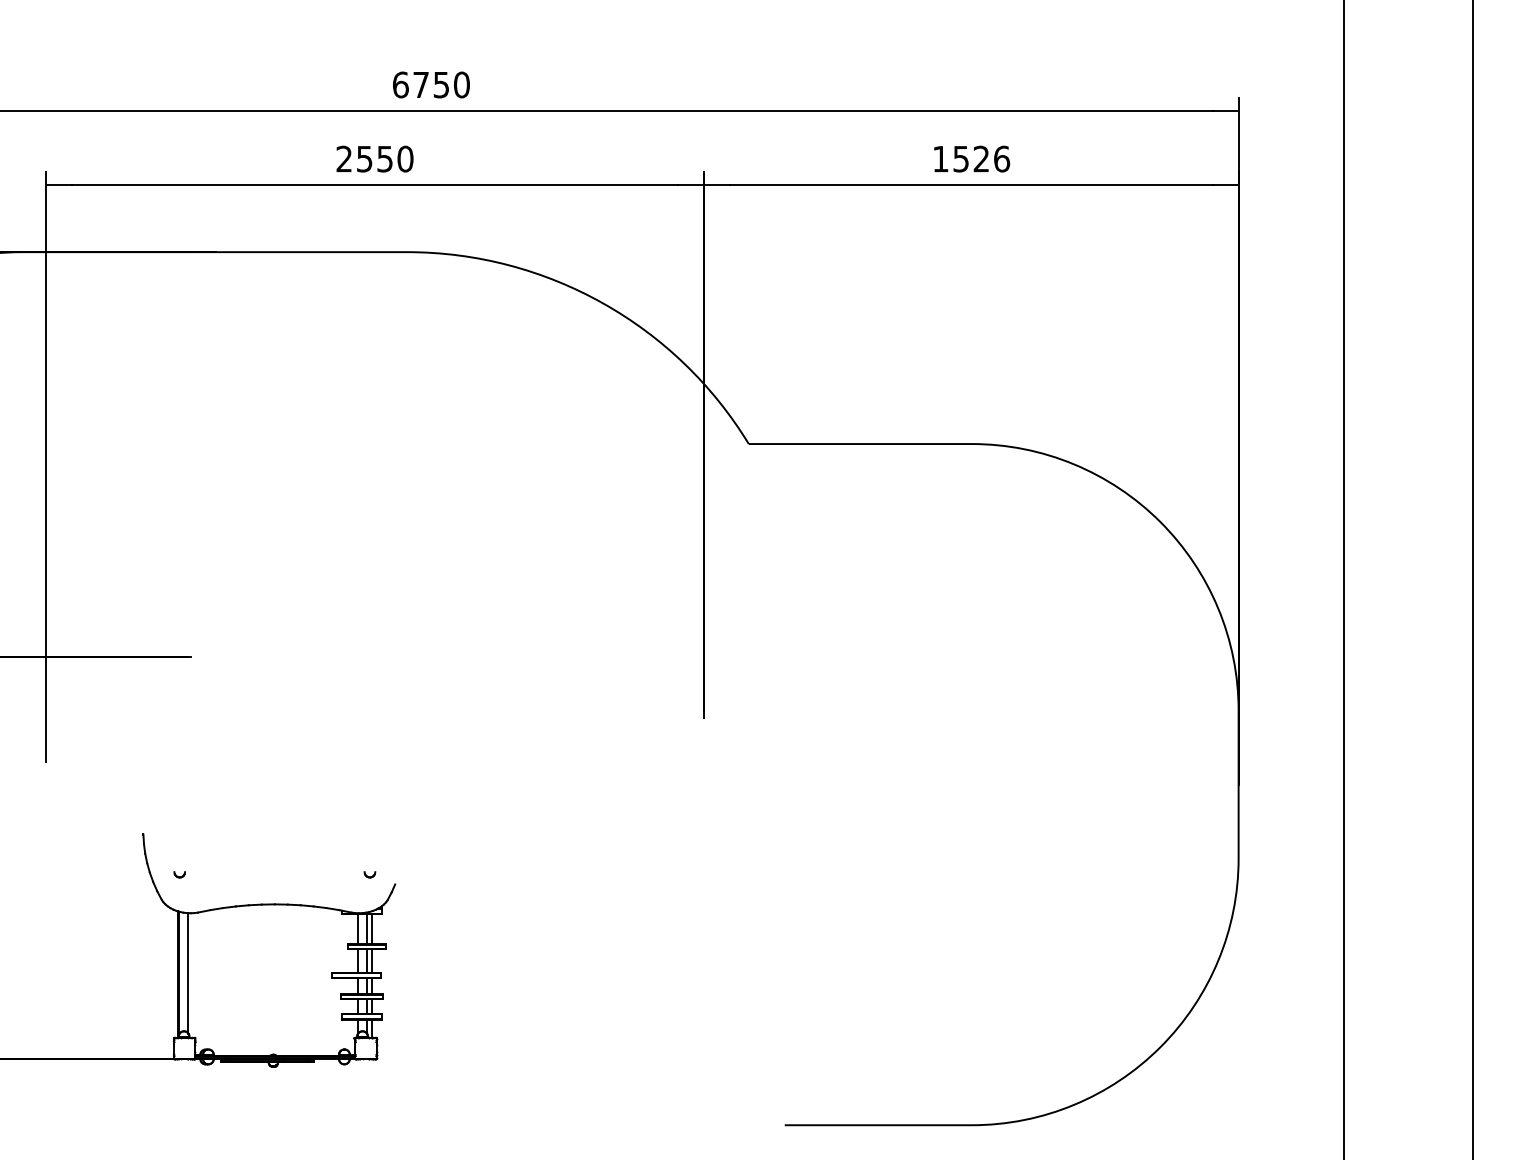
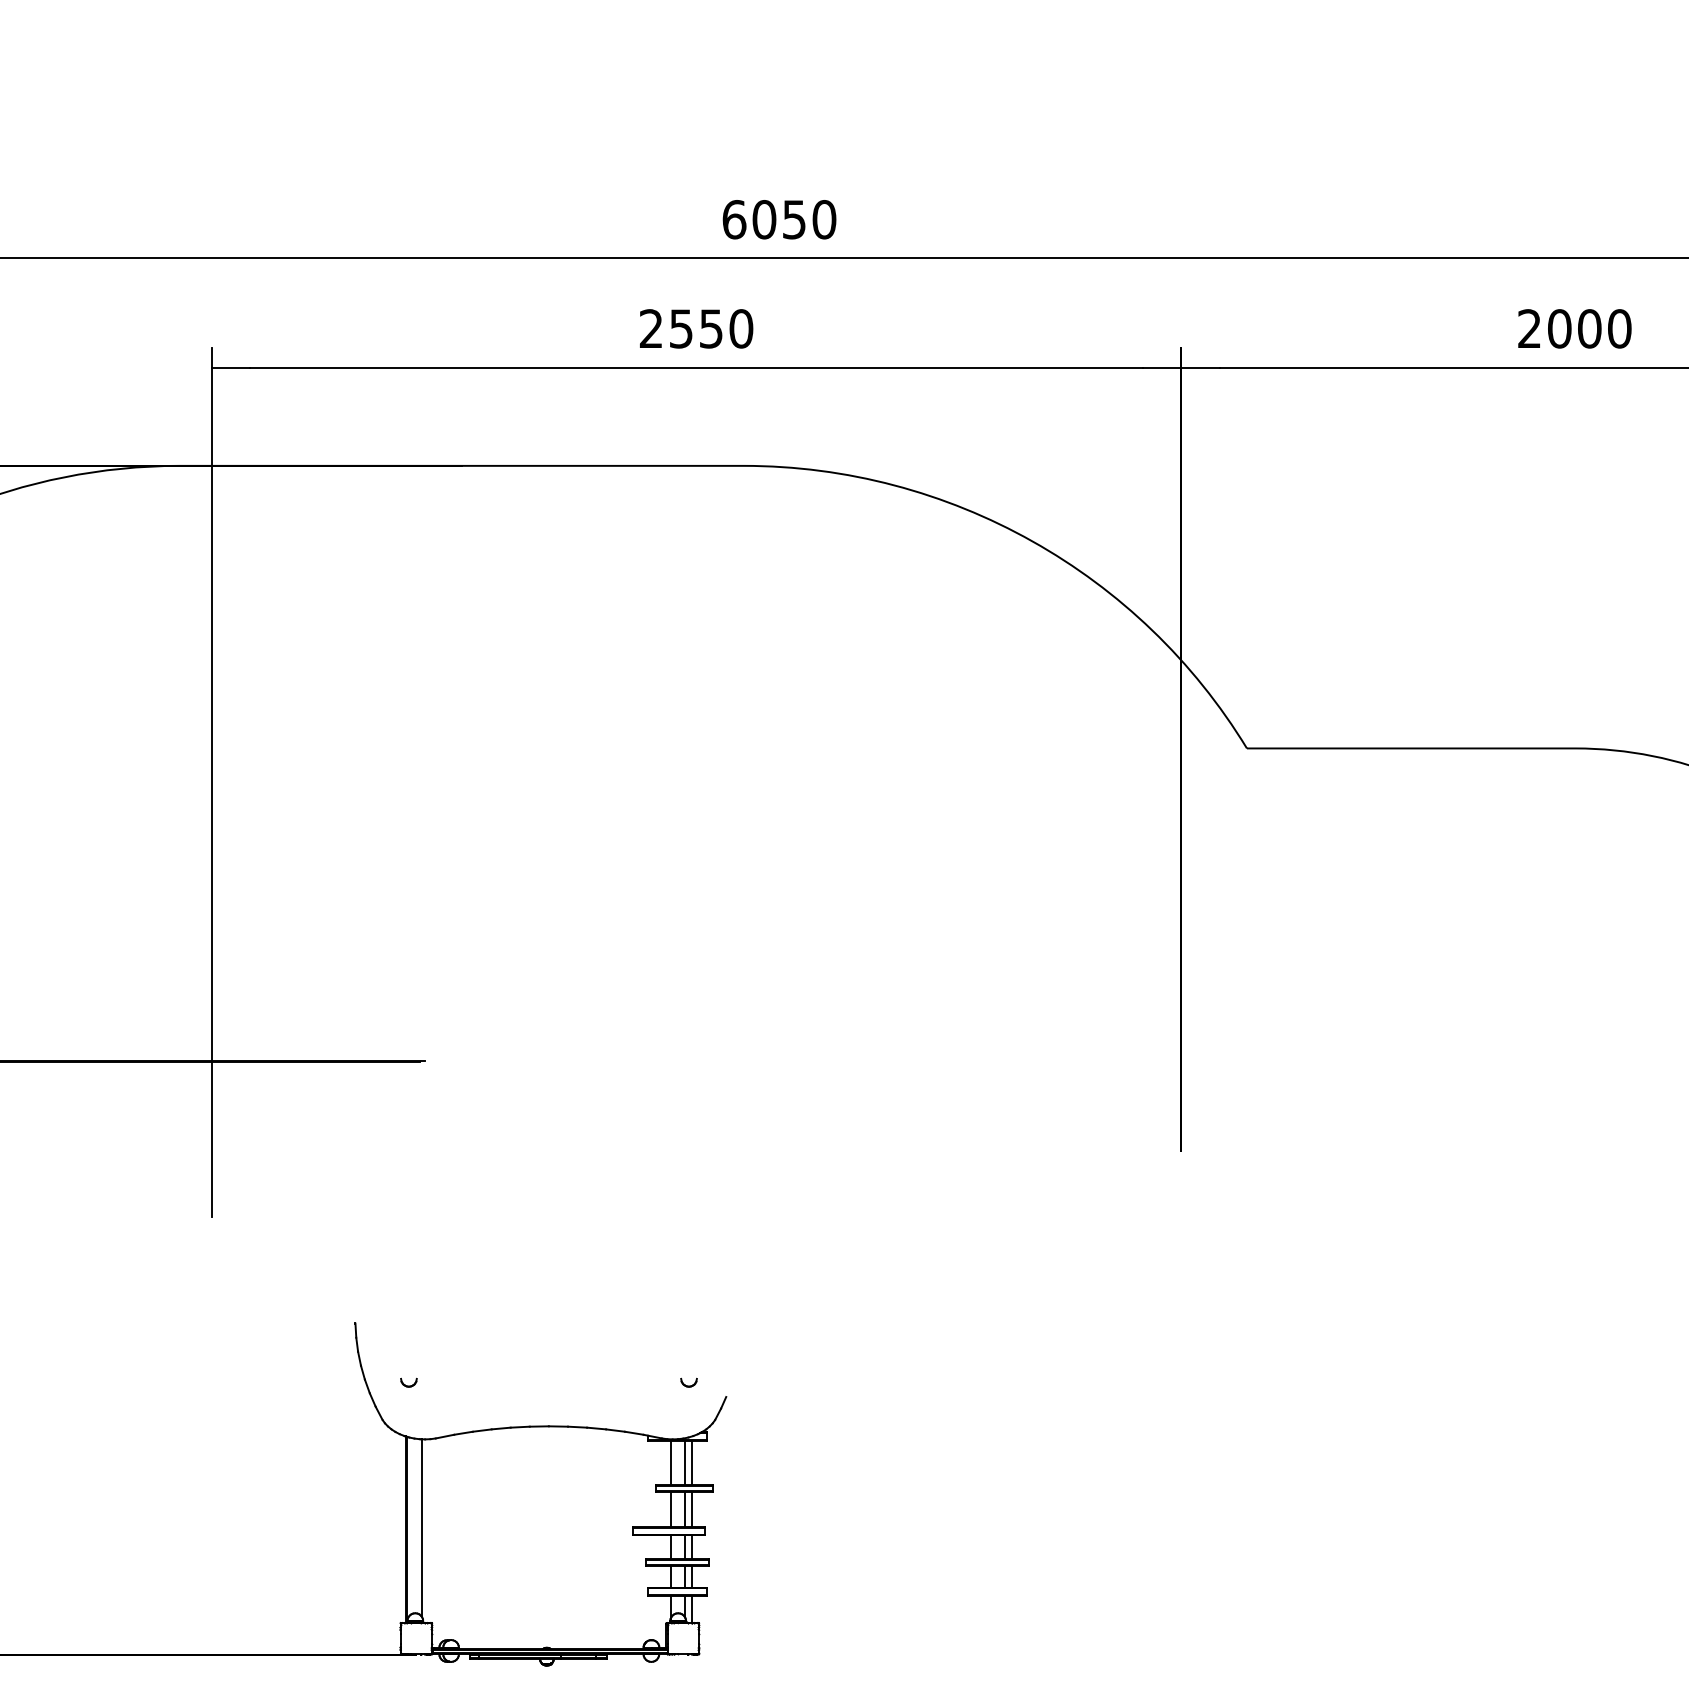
text: (421, 84) -> (764, 218), 6750 -> 6050
text: (971, 158) -> (1574, 327), 1526 -> 2000

